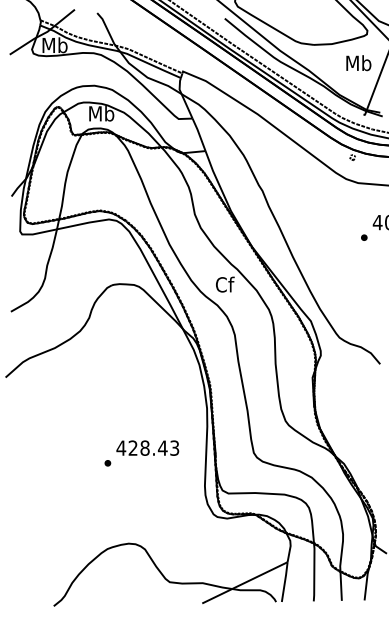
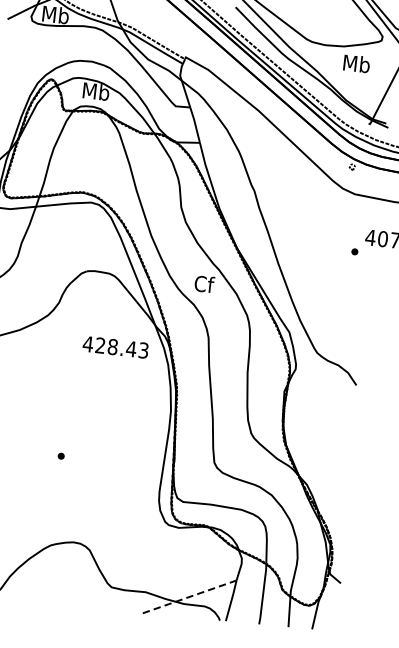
text: (358, 63) -> (356, 64), moved
text: (147, 447) -> (115, 346), moved
line: (245, 582) -> (190, 596), solid -> dashed

